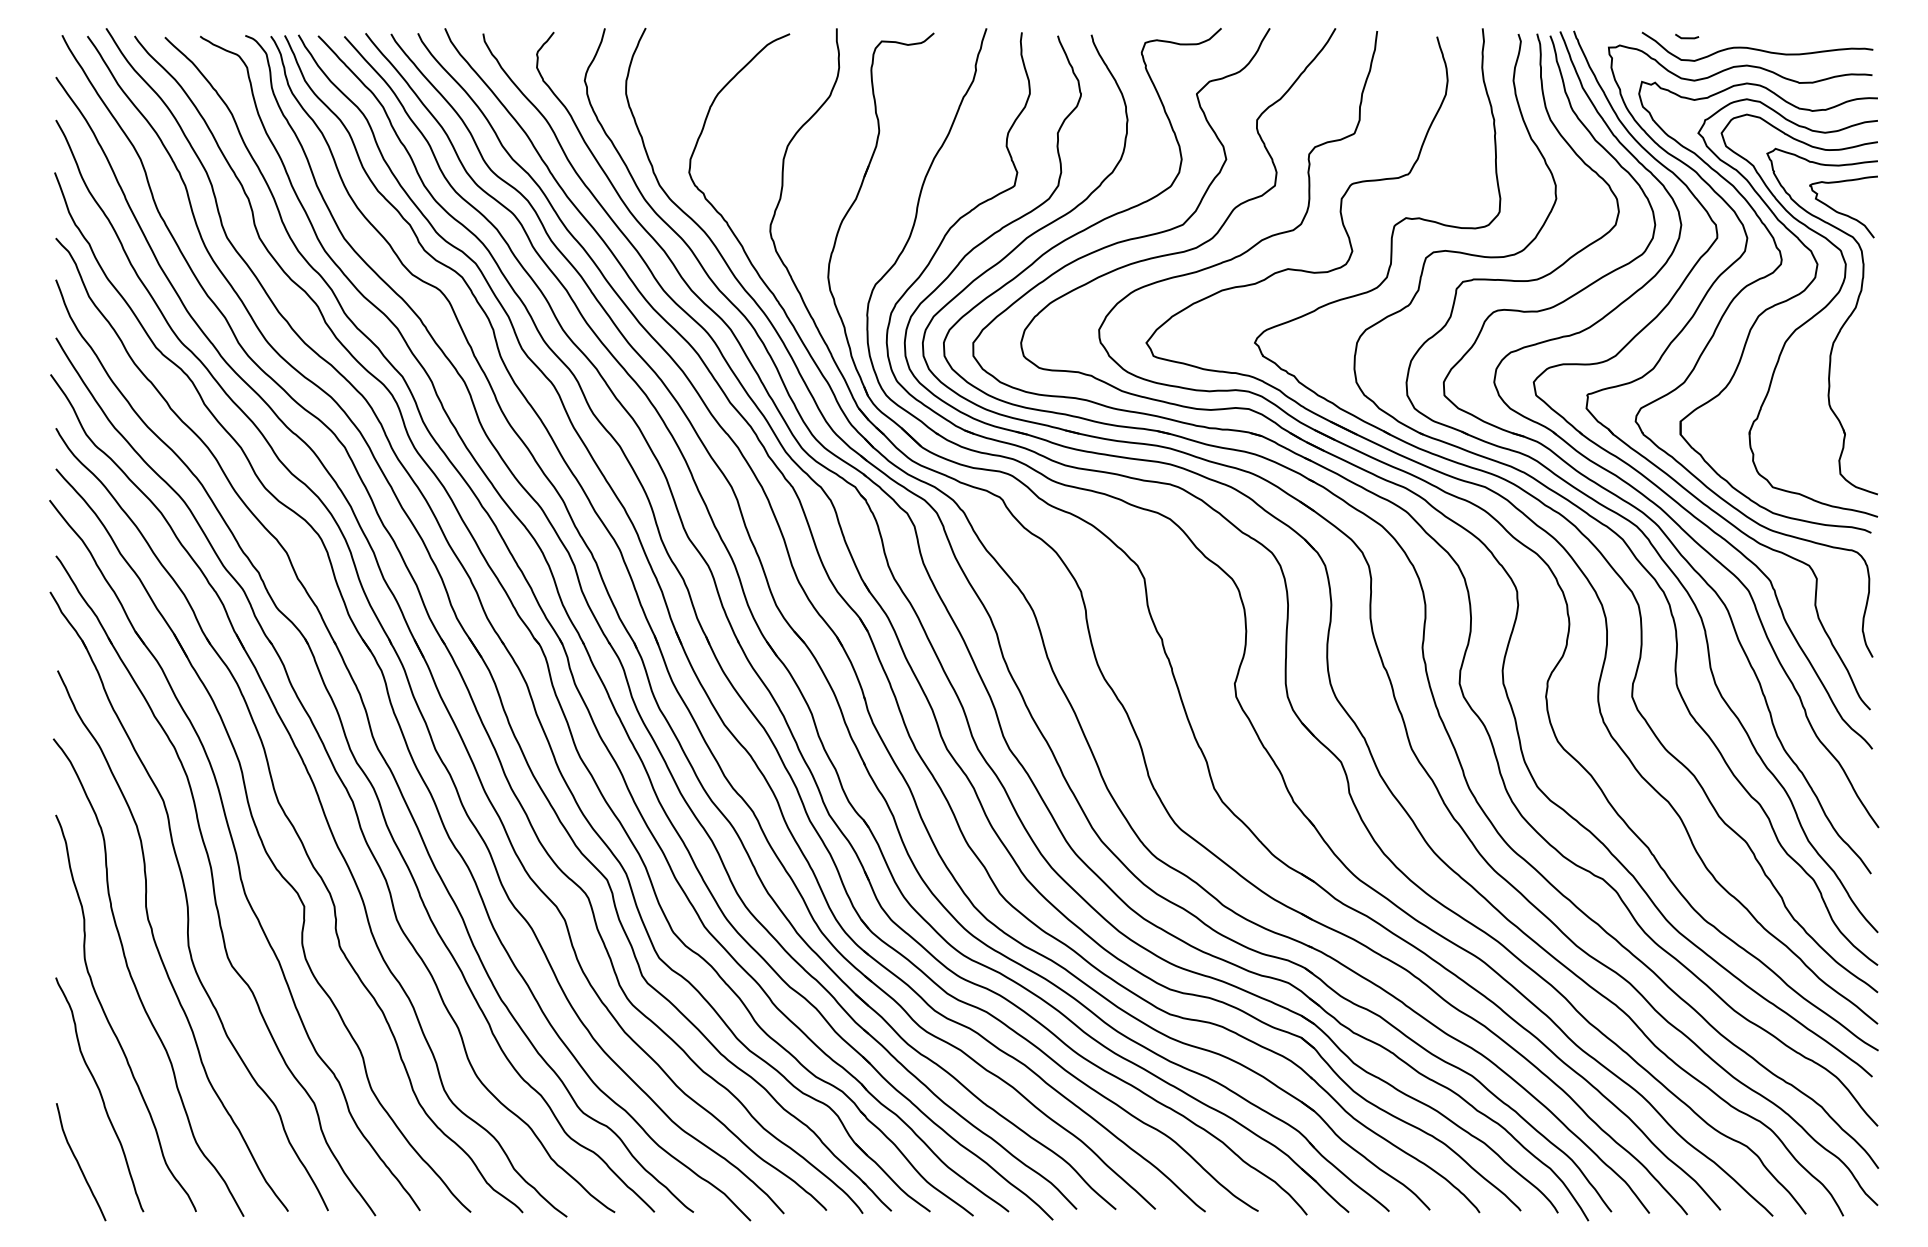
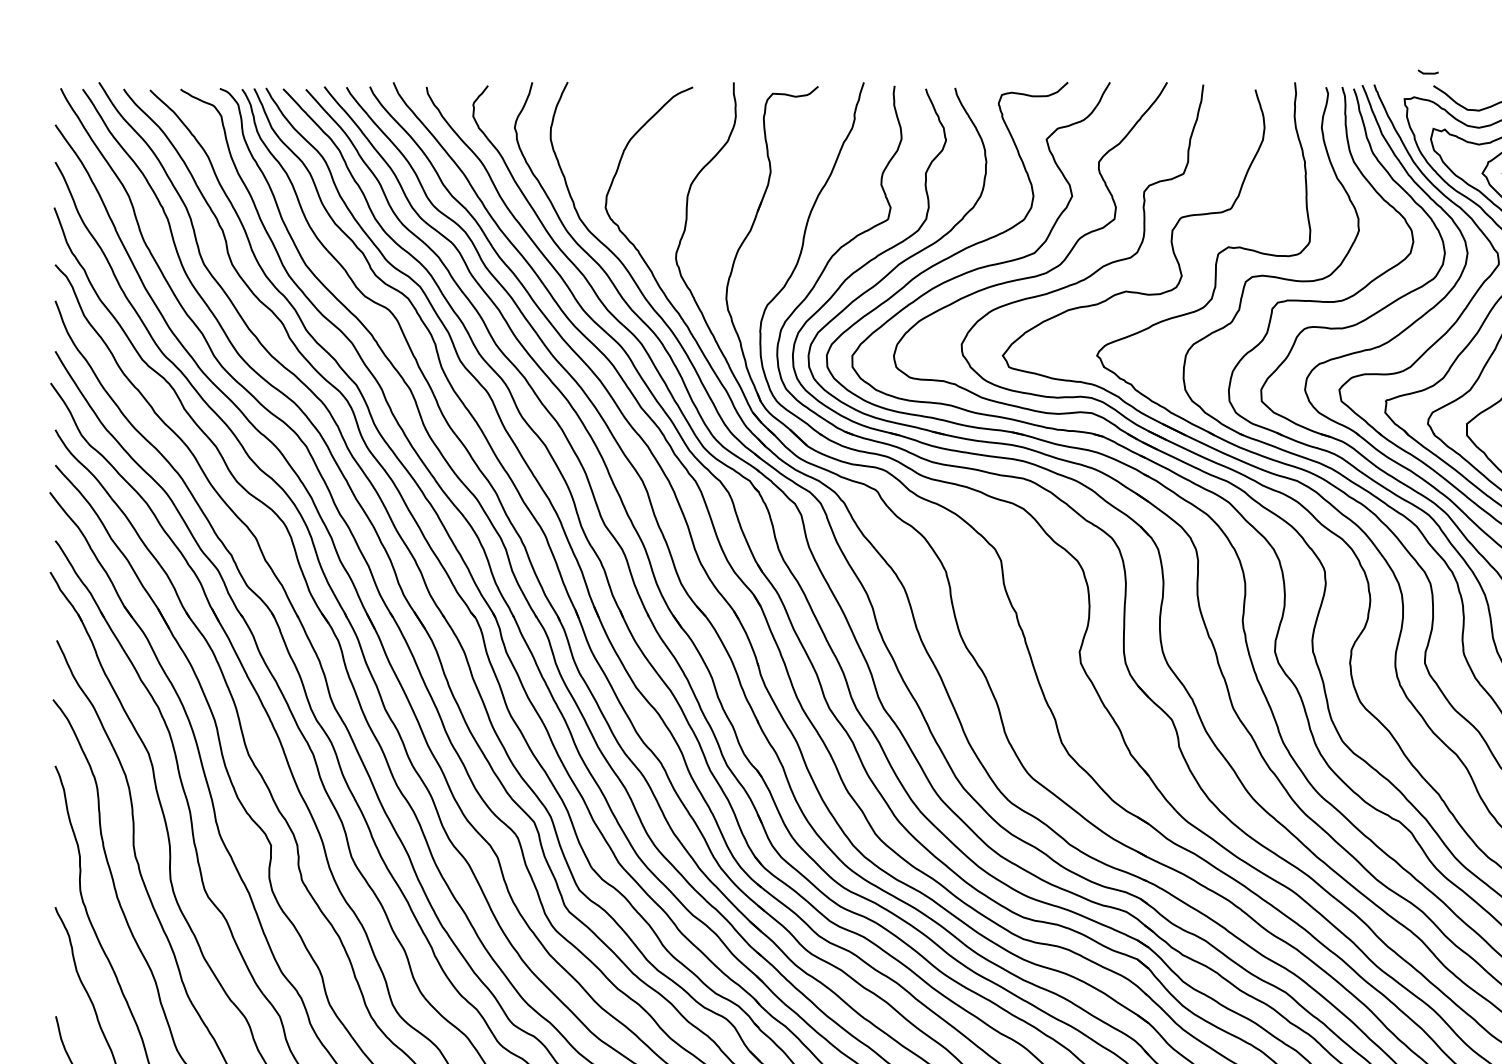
line: (1687, 37) -> (1428, 72), moved

